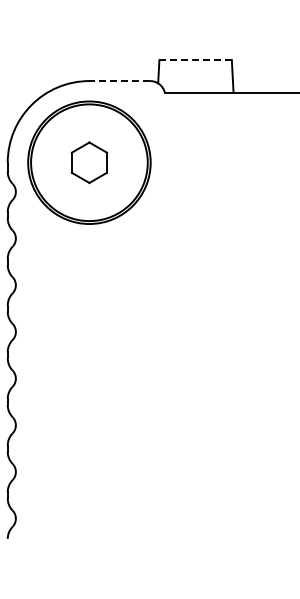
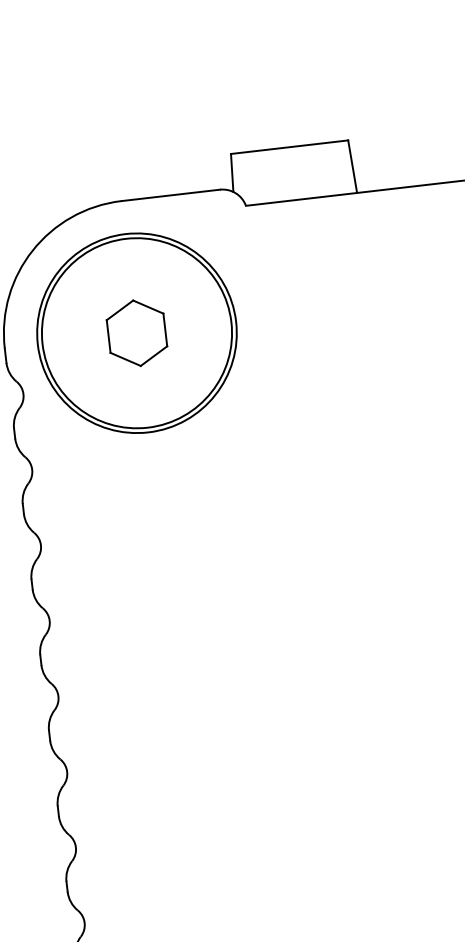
line: (196, 60) -> (291, 147), dashed -> solid
line: (119, 81) -> (170, 196), dashed -> solid

